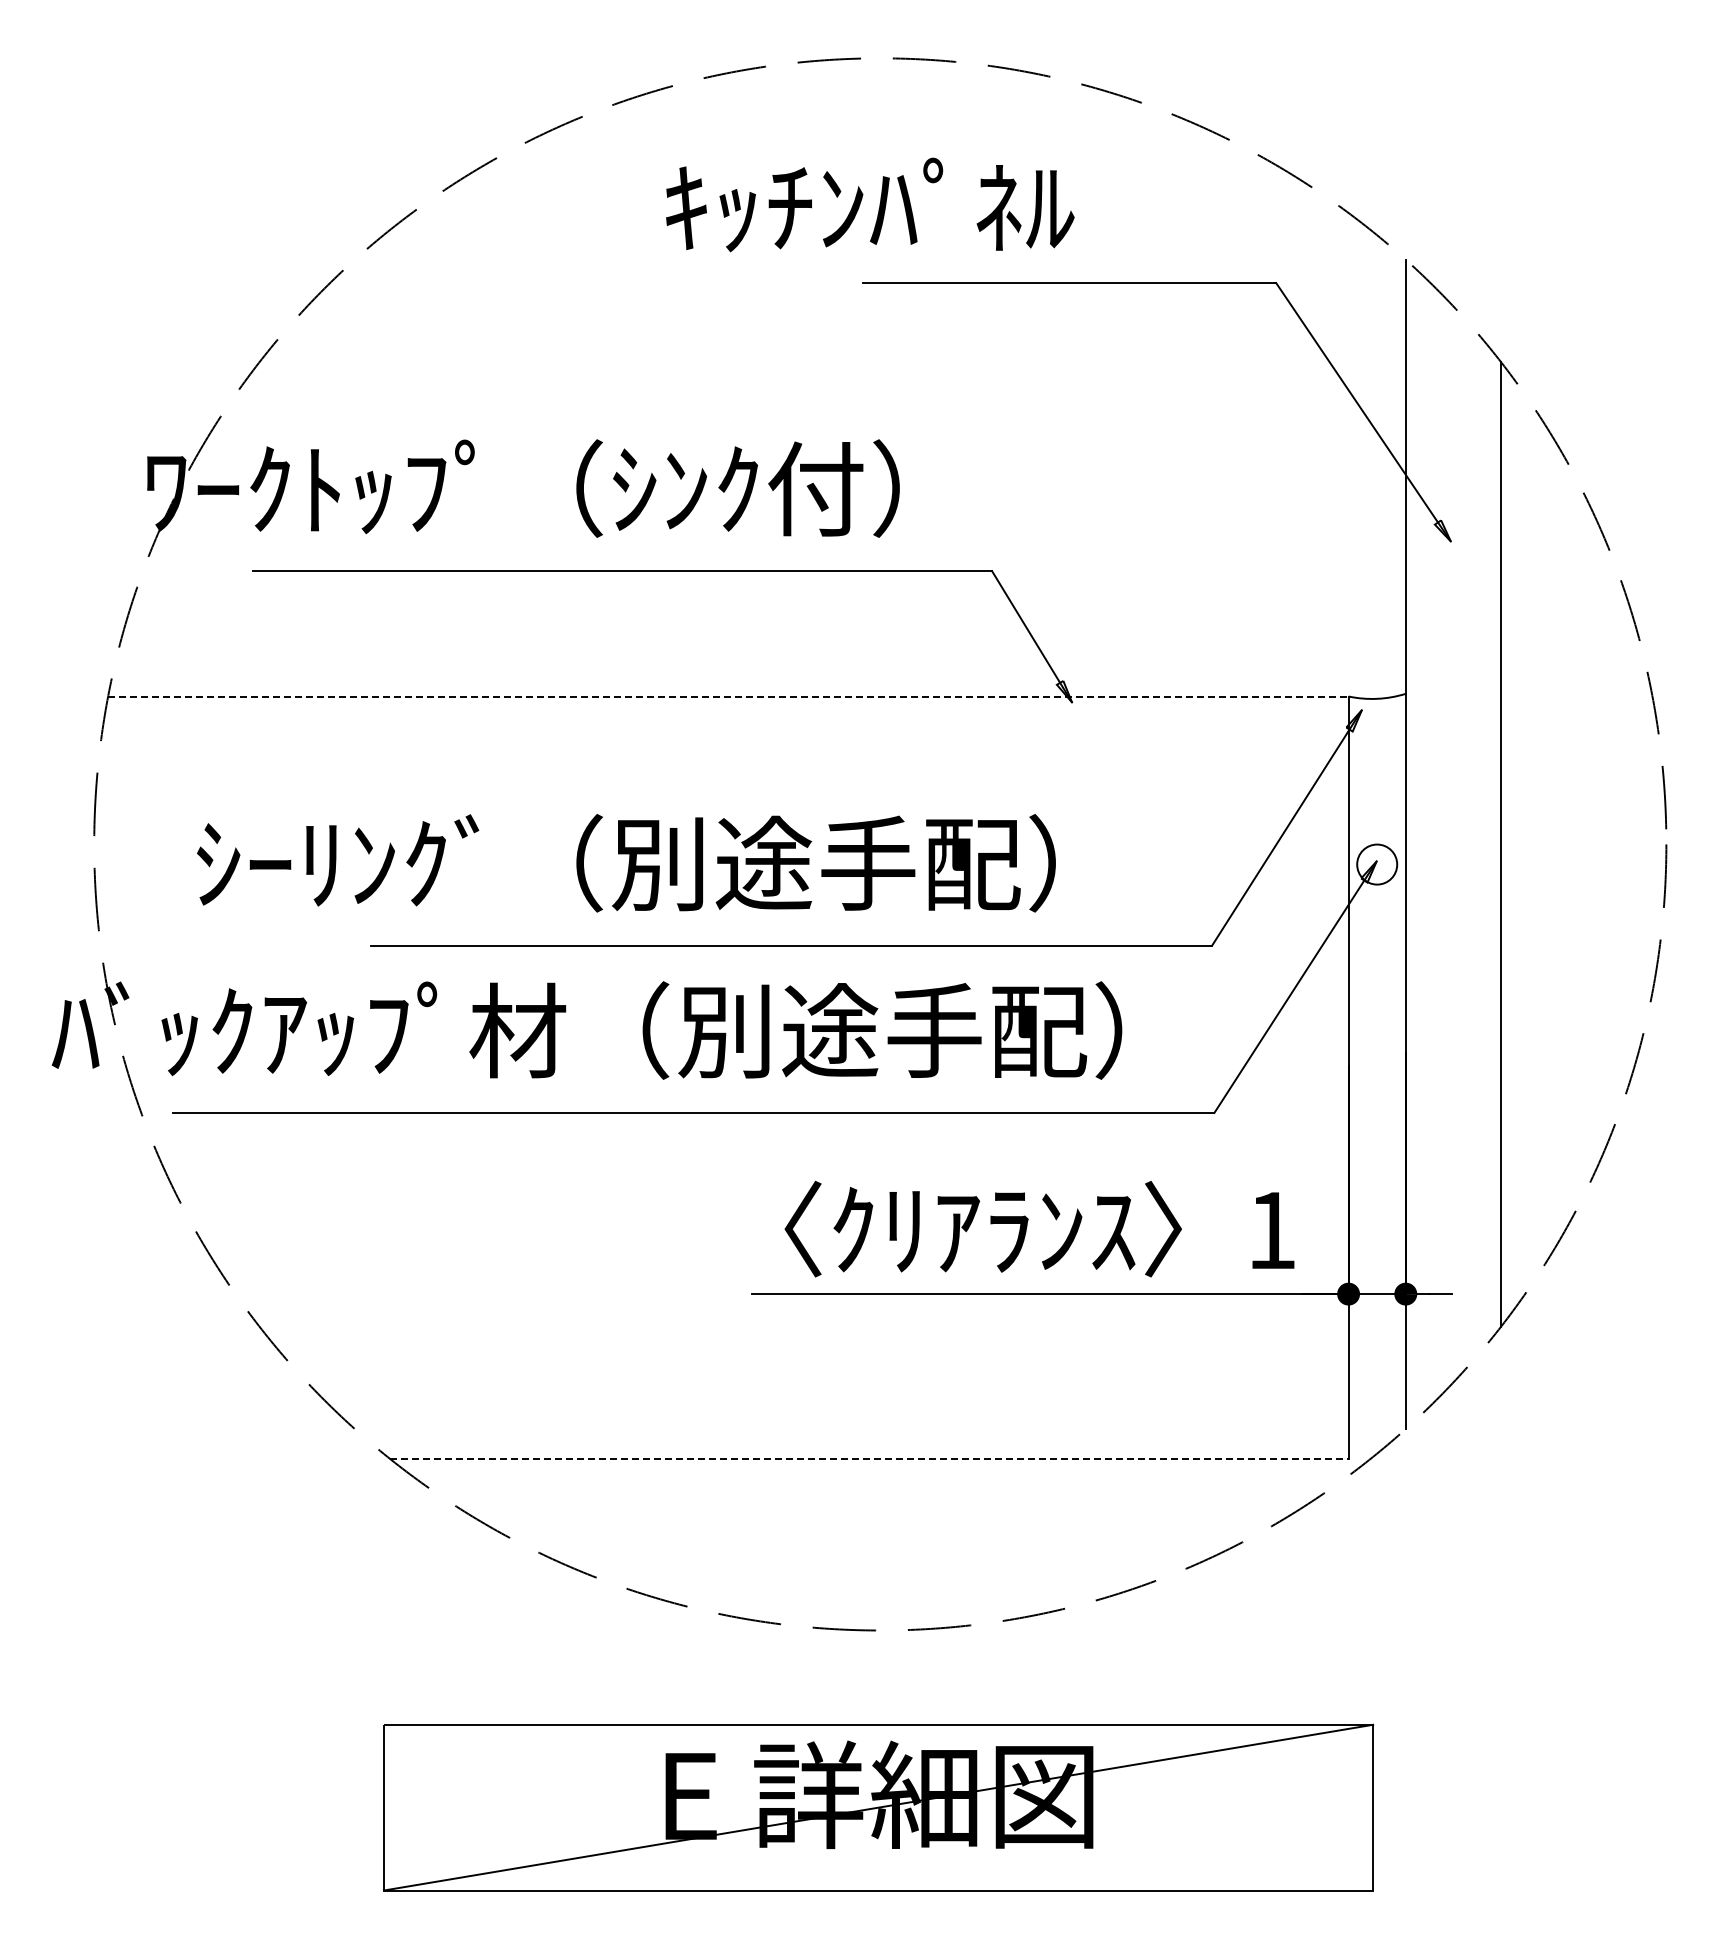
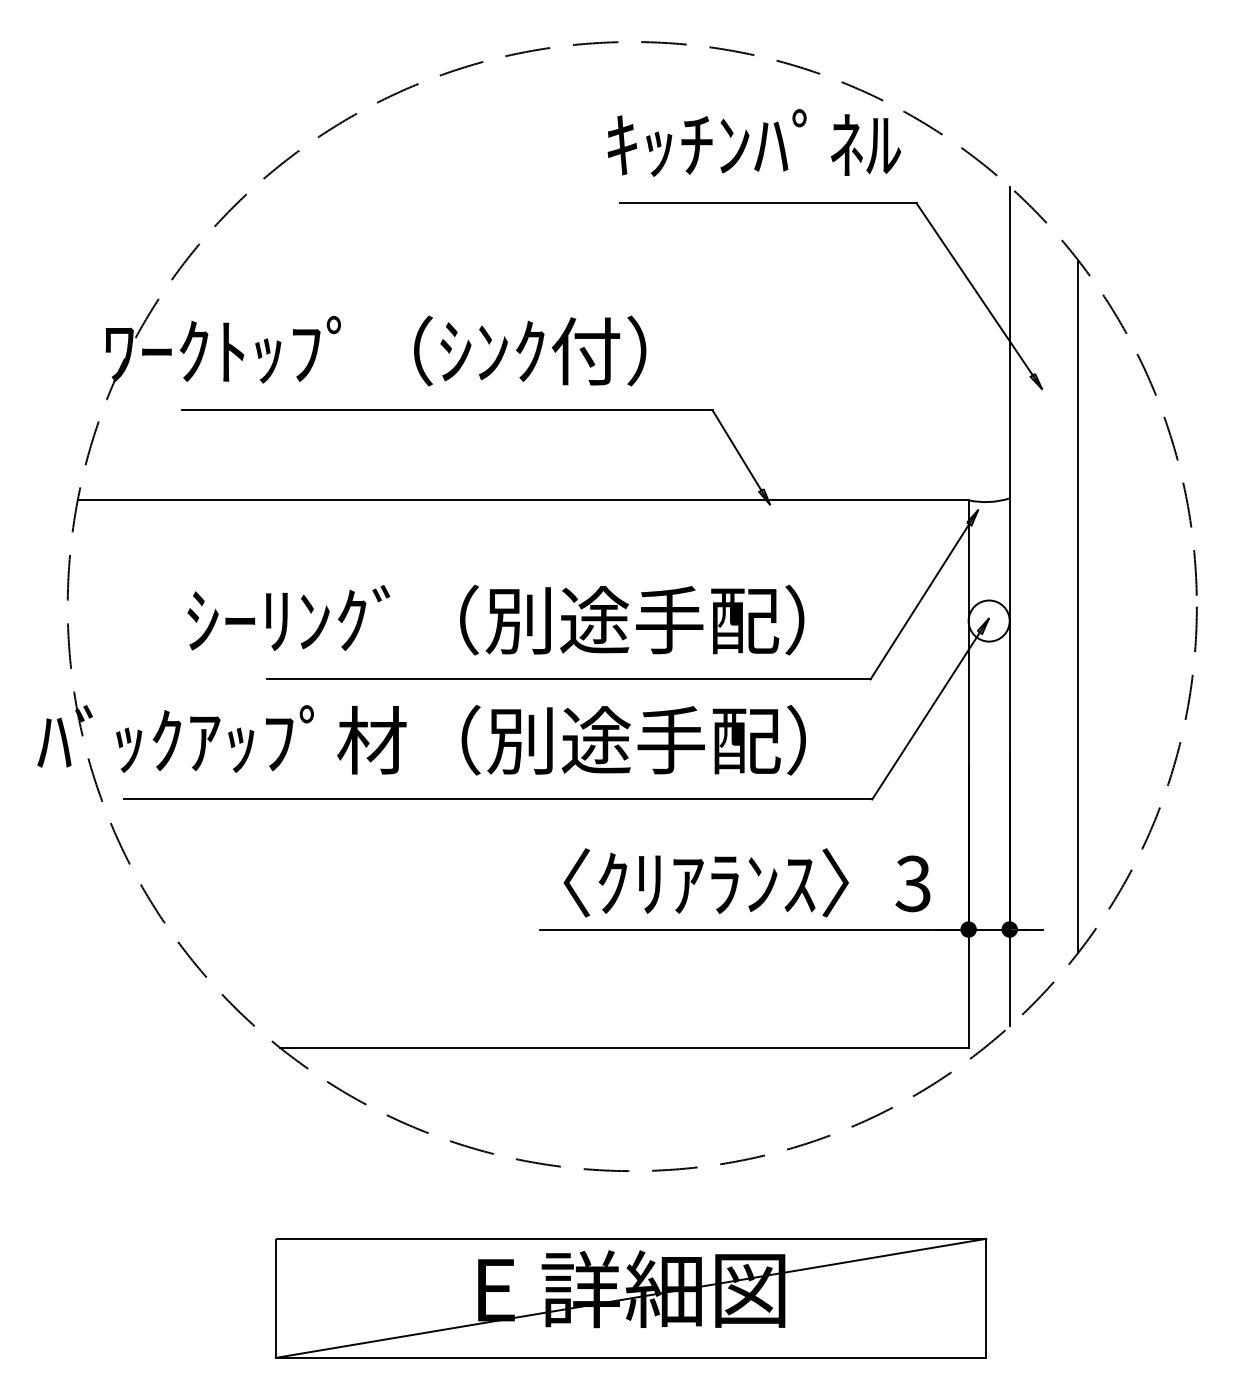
text: (870, 204) -> (754, 142), moved
line: (728, 696) -> (523, 500), dashed -> solid
text: (626, 863) -> (495, 620), moved
circle: (1376, 864) -> (988, 620), size x1.43
text: (1270, 1230) -> (912, 883), 1 -> 3
line: (869, 1459) -> (624, 1048), dashed -> solid

